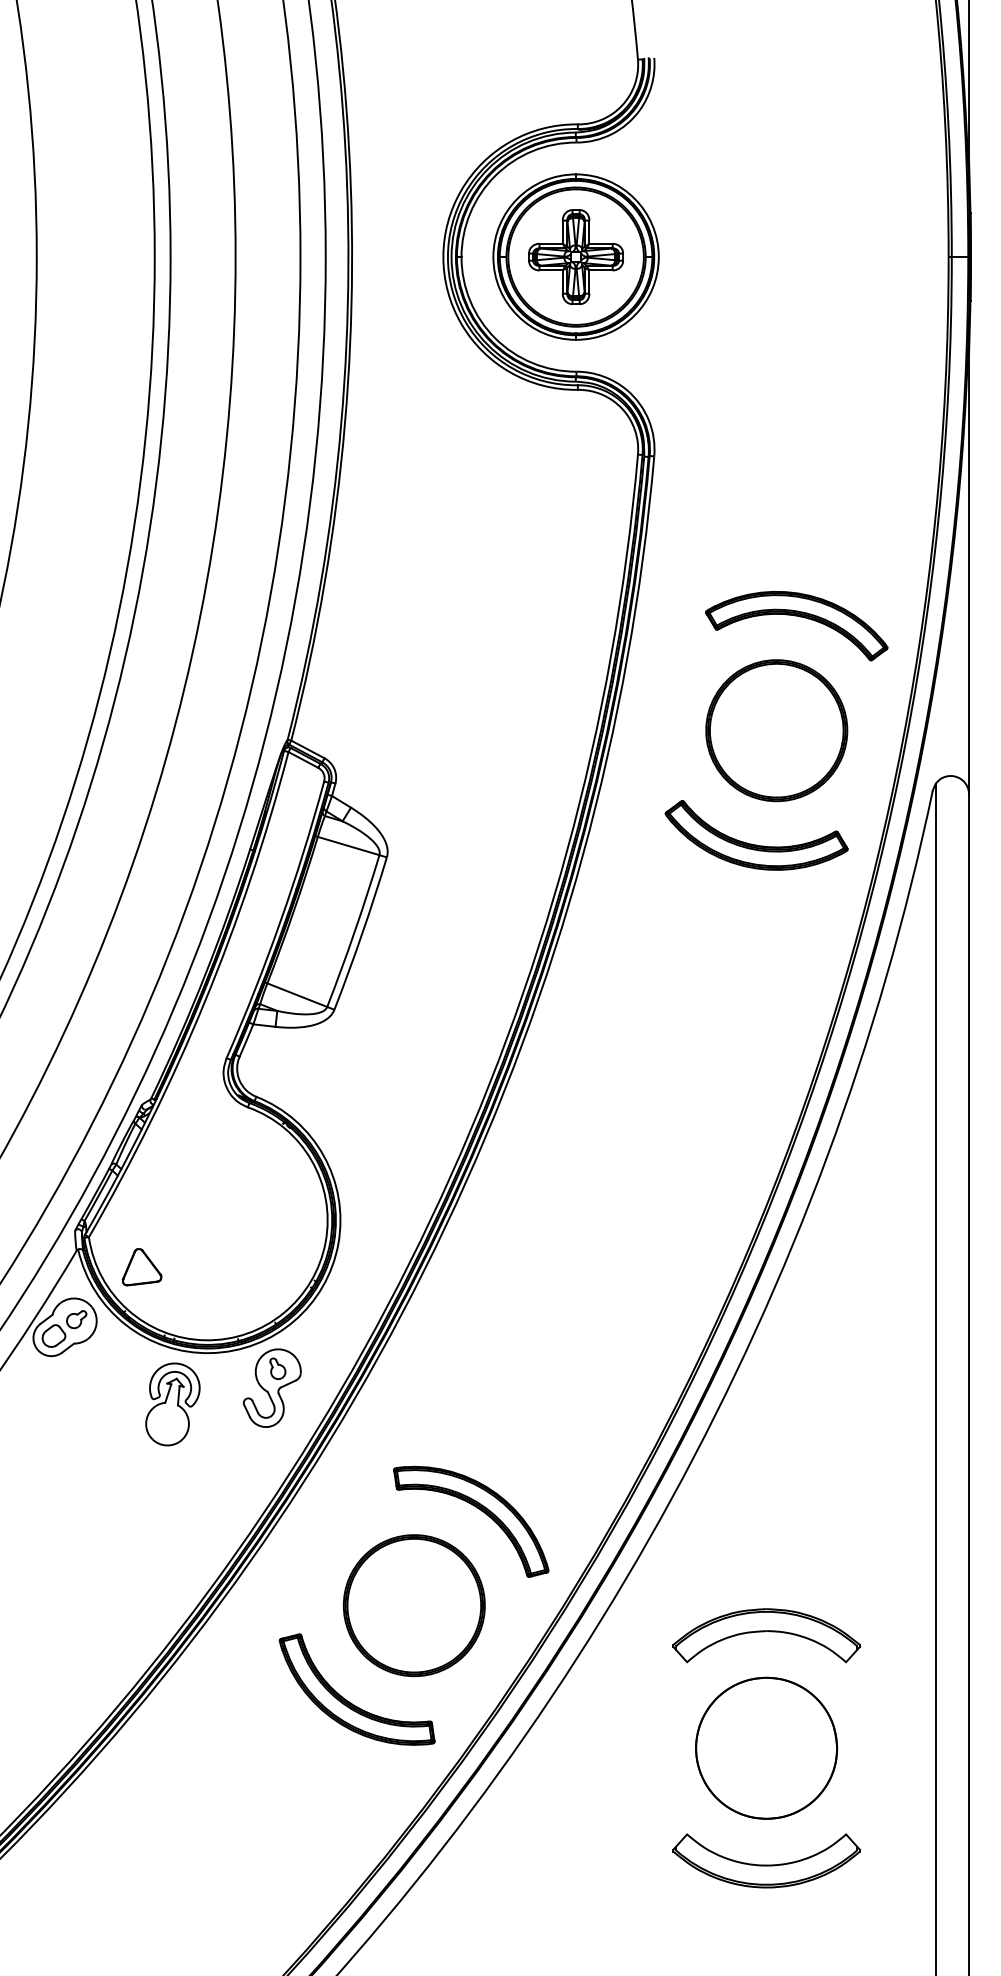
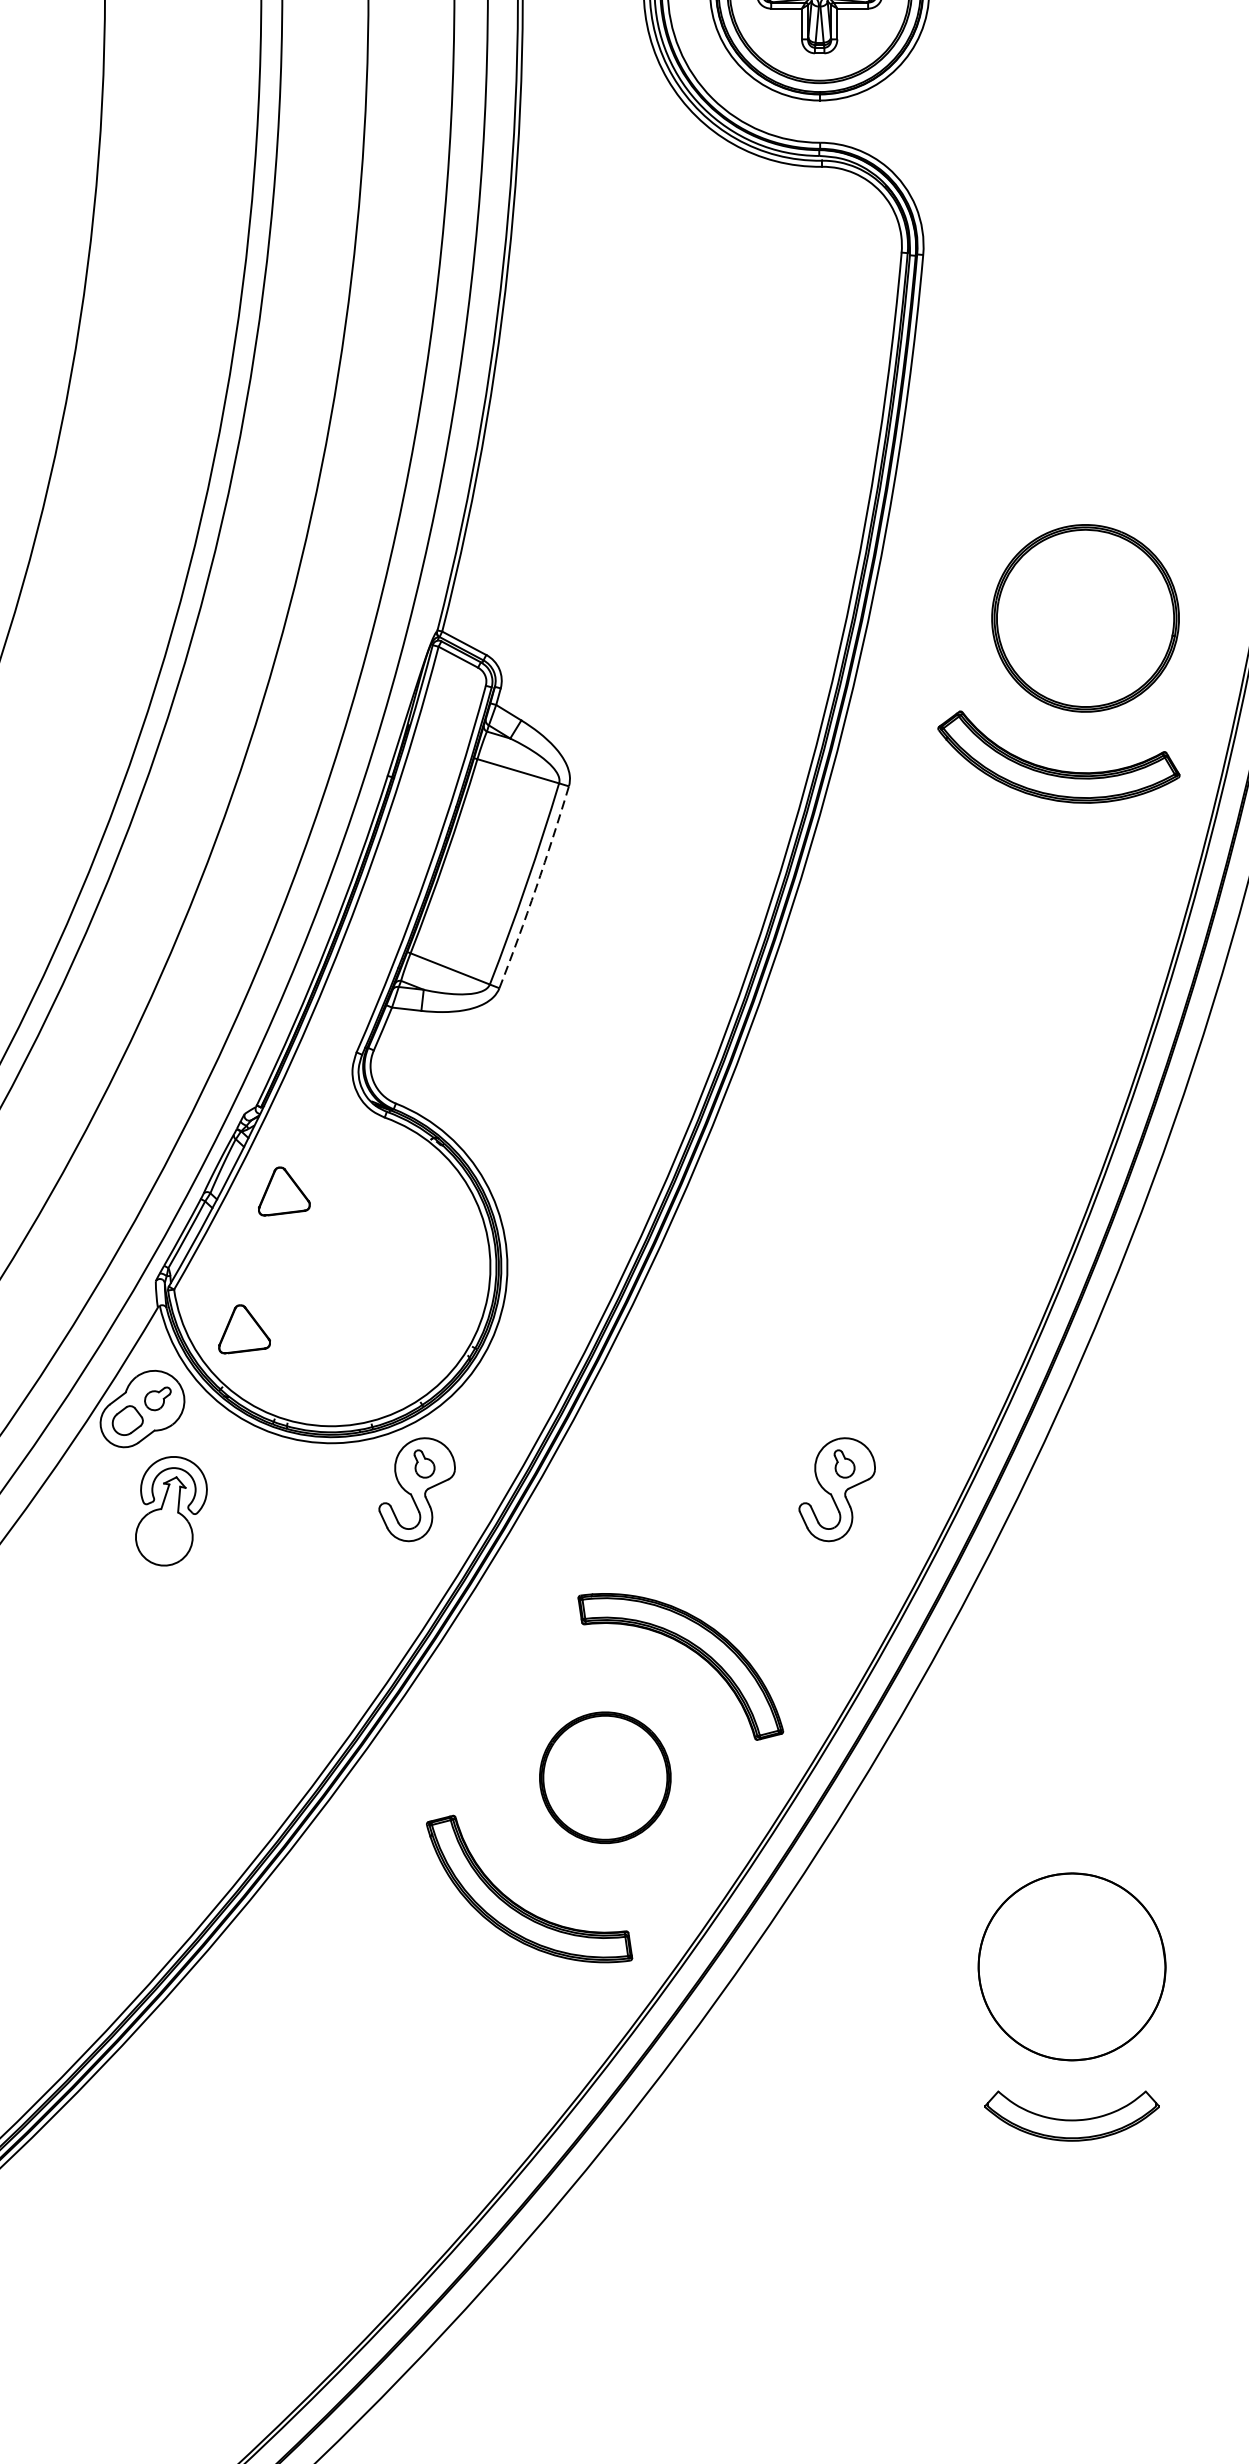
part: (799, 617) -> (1115, 468), removed
arc: (362, 934) -> (536, 888), solid -> dashed
part: (171, 1163) -> (283, 1191), added
part: (588, 1387) -> (836, 1488), added
part: (172, 1404) -> (170, 1511), moved
part: (414, 1605) -> (605, 1777), size x0.7
part: (766, 1635) -> (1071, 1817), removed
part: (766, 1860) -> (1071, 2115), size x0.7

